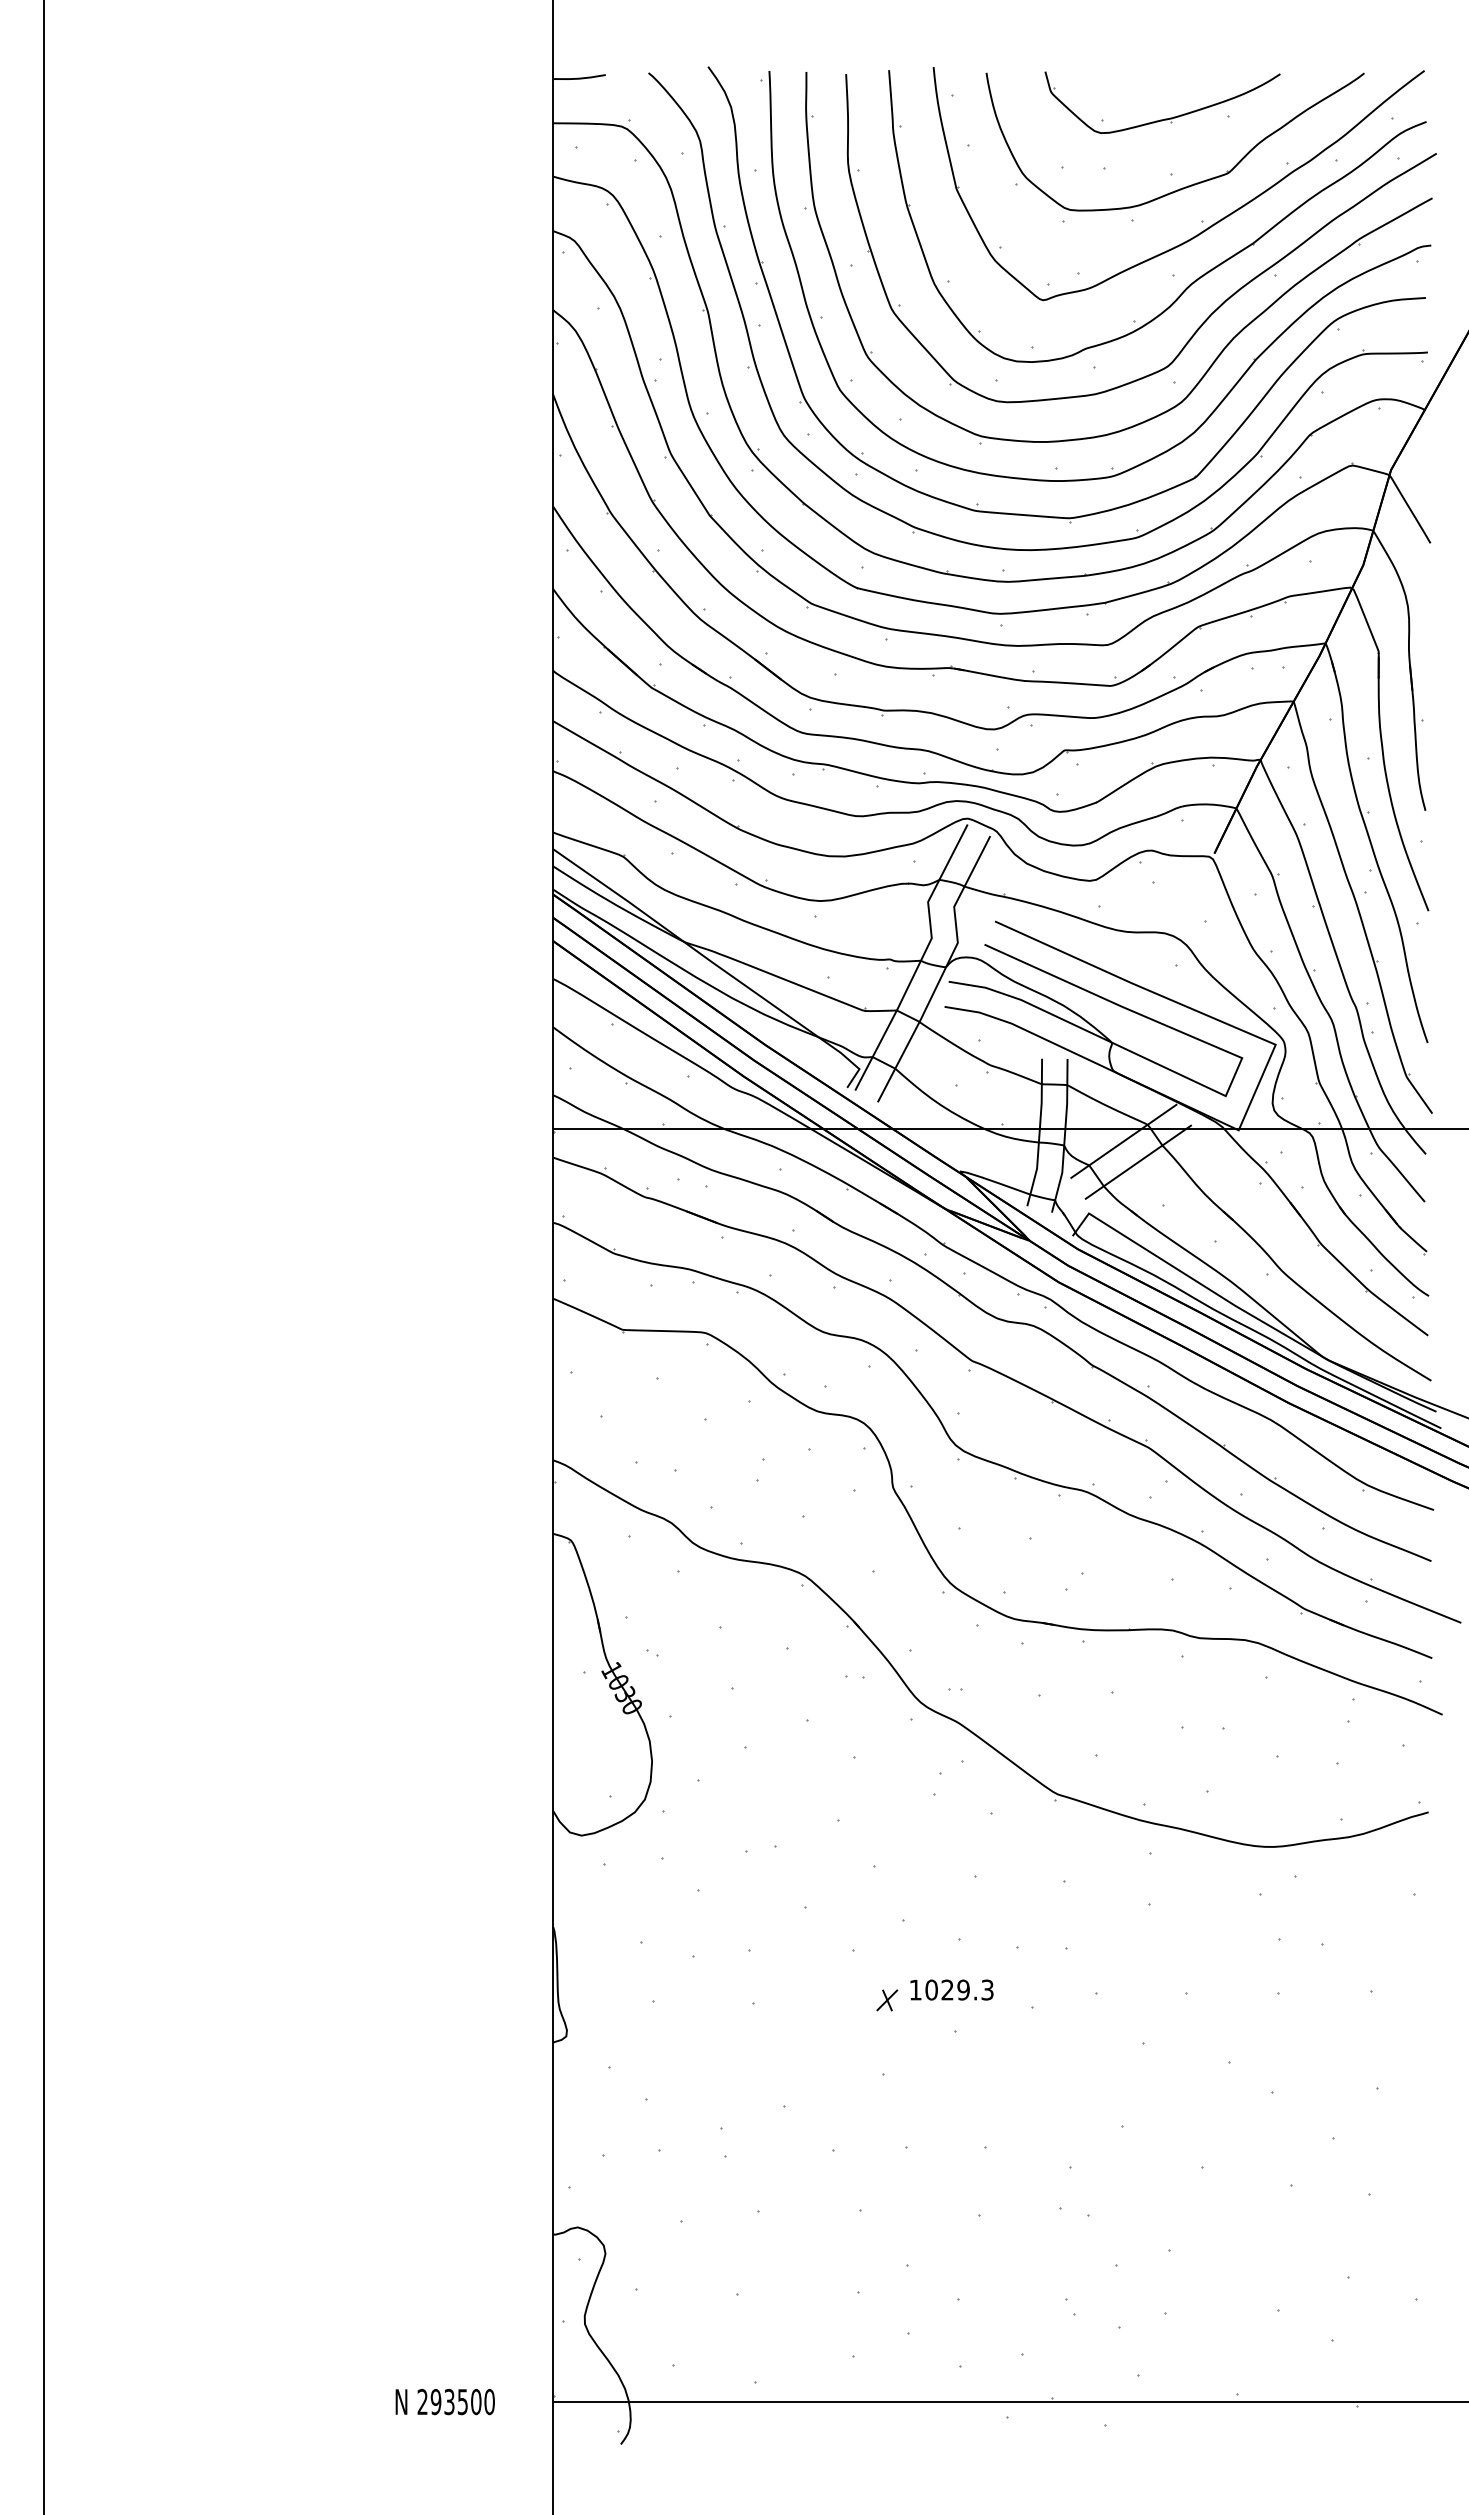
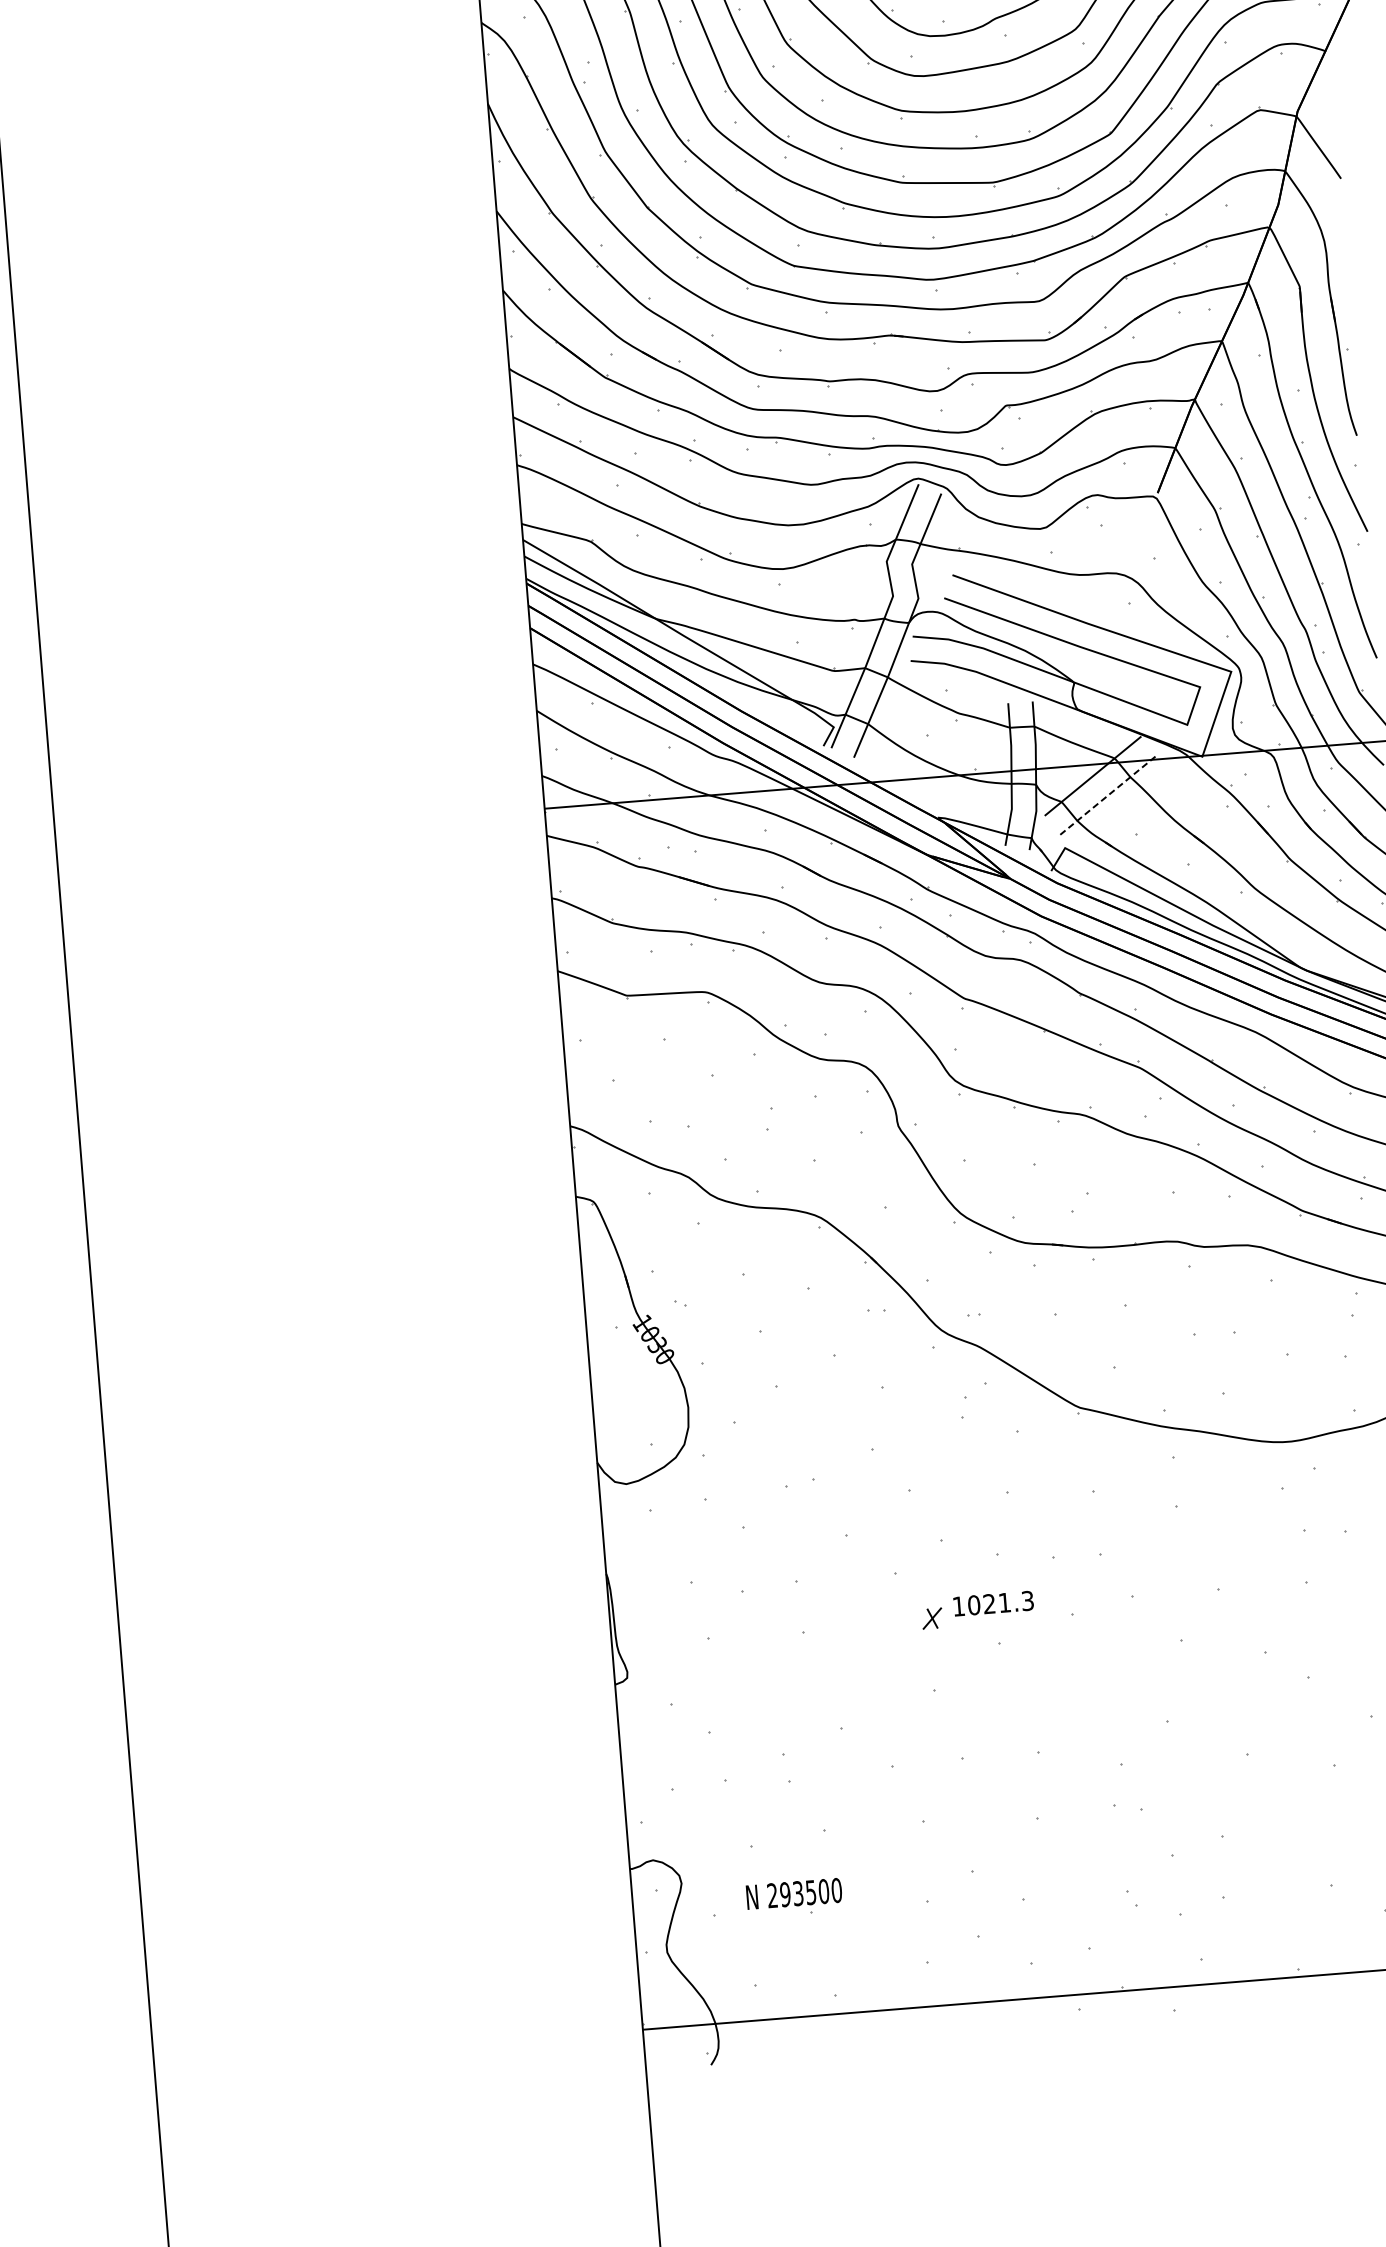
line: (1138, 1162) -> (1108, 795), solid -> dashed
text: (963, 1989) -> (1004, 1602), 1029.3 -> 1021.3
text: (444, 2402) -> (793, 1894), moved

